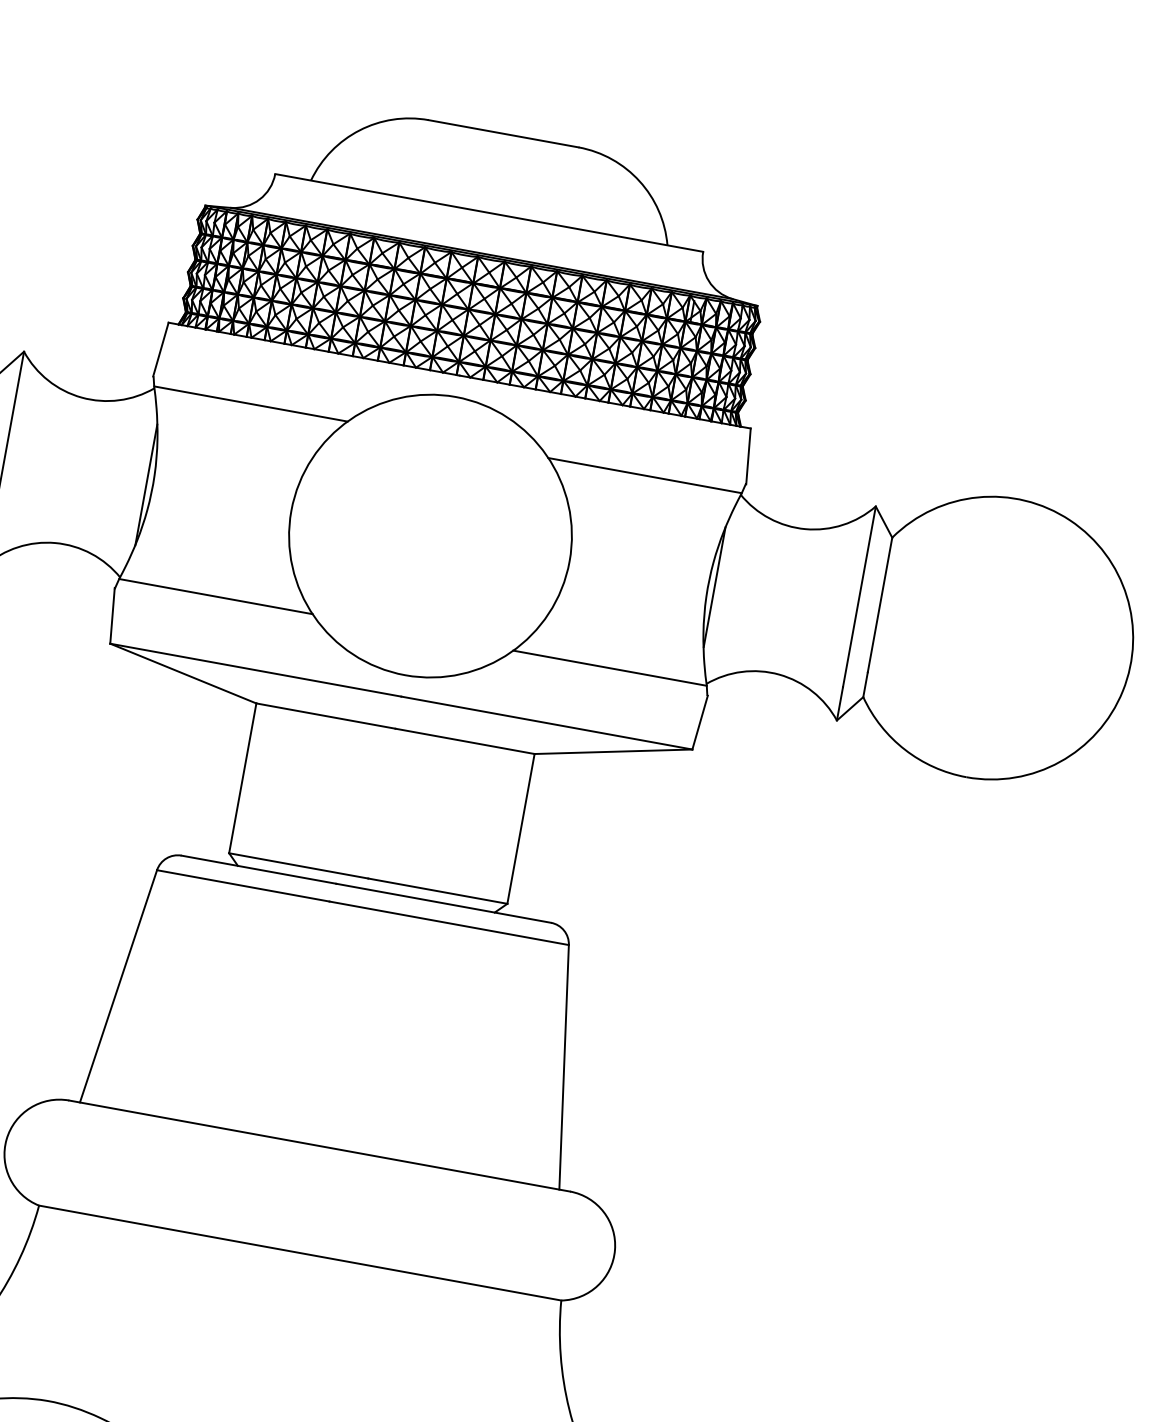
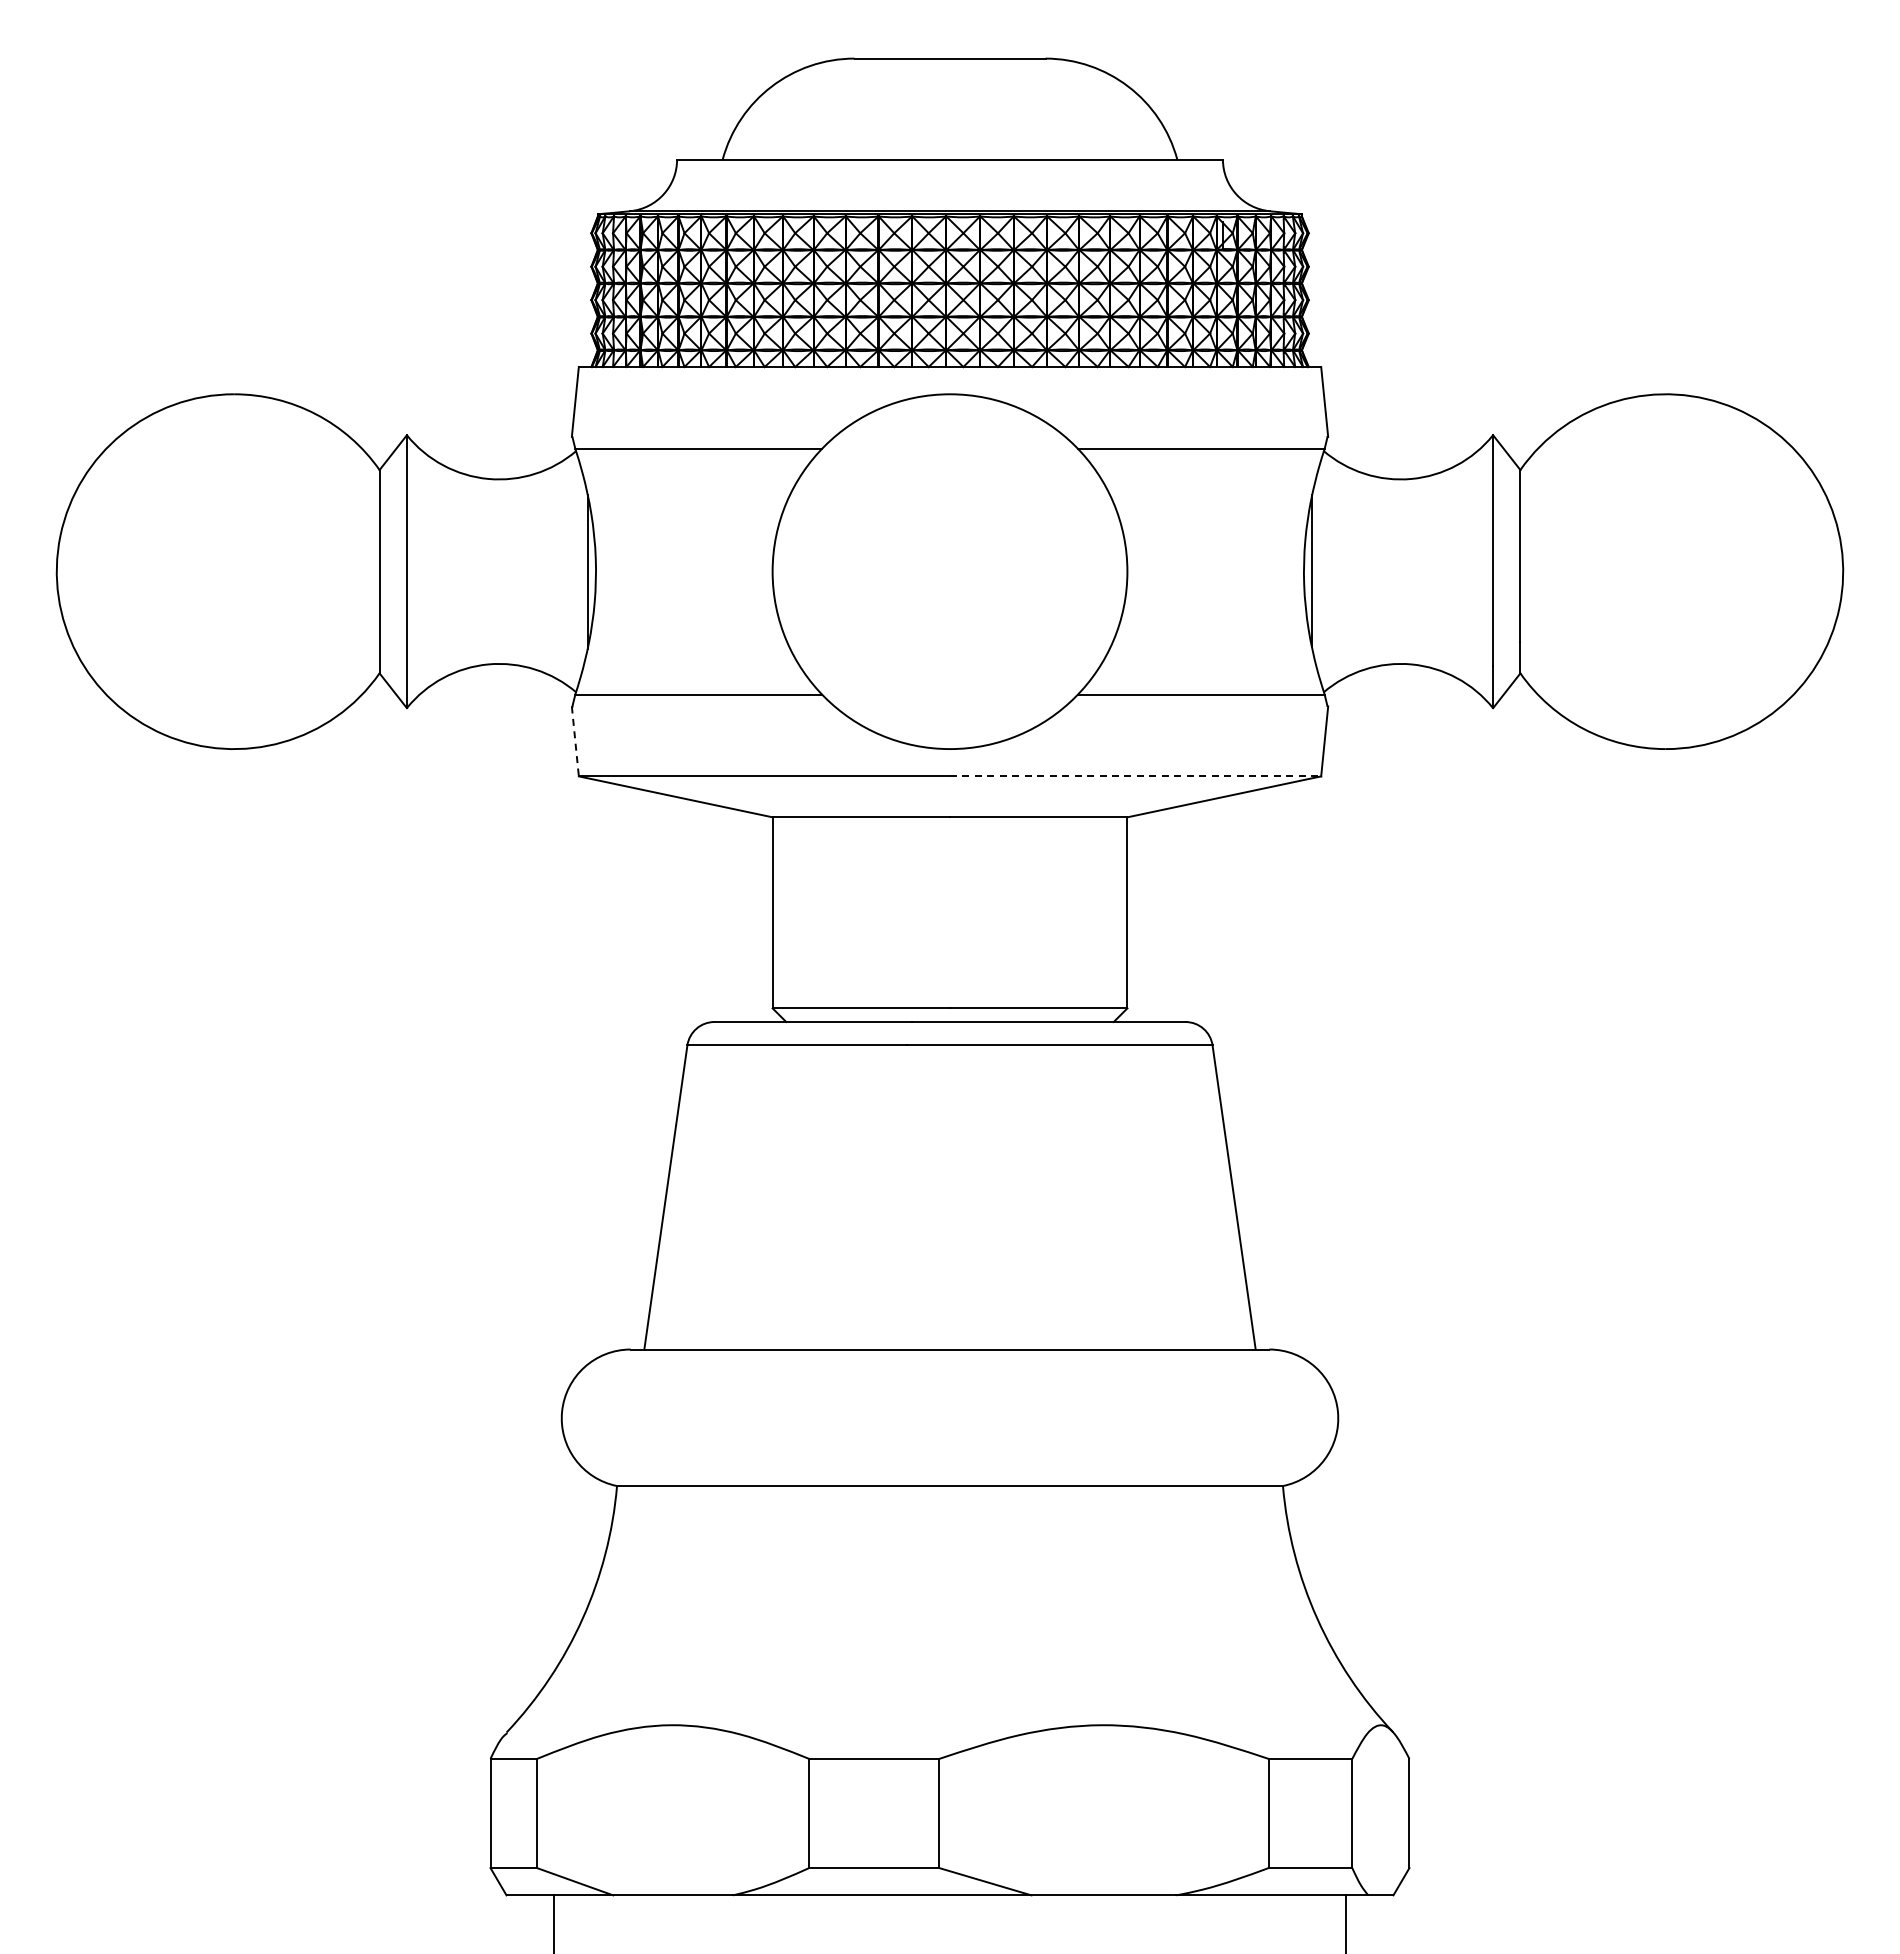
line: (112, 615) -> (575, 741), solid -> dashed
line: (546, 723) -> (1135, 776), solid -> dashed

